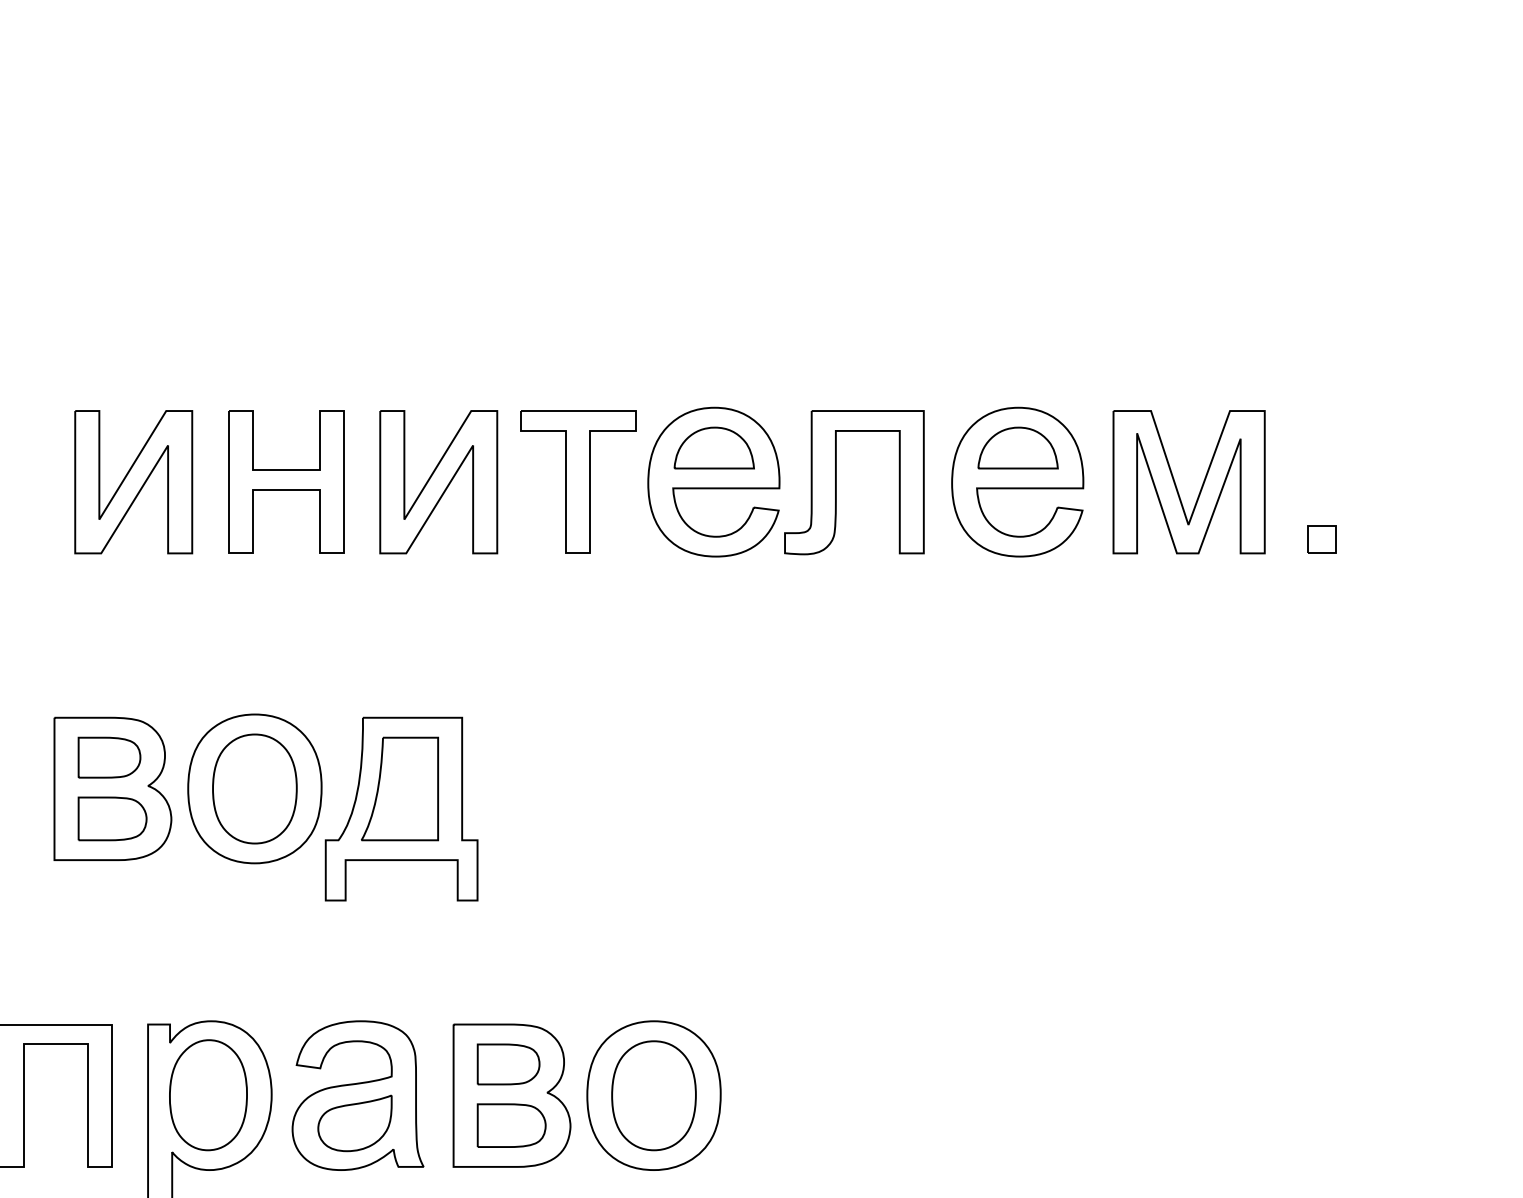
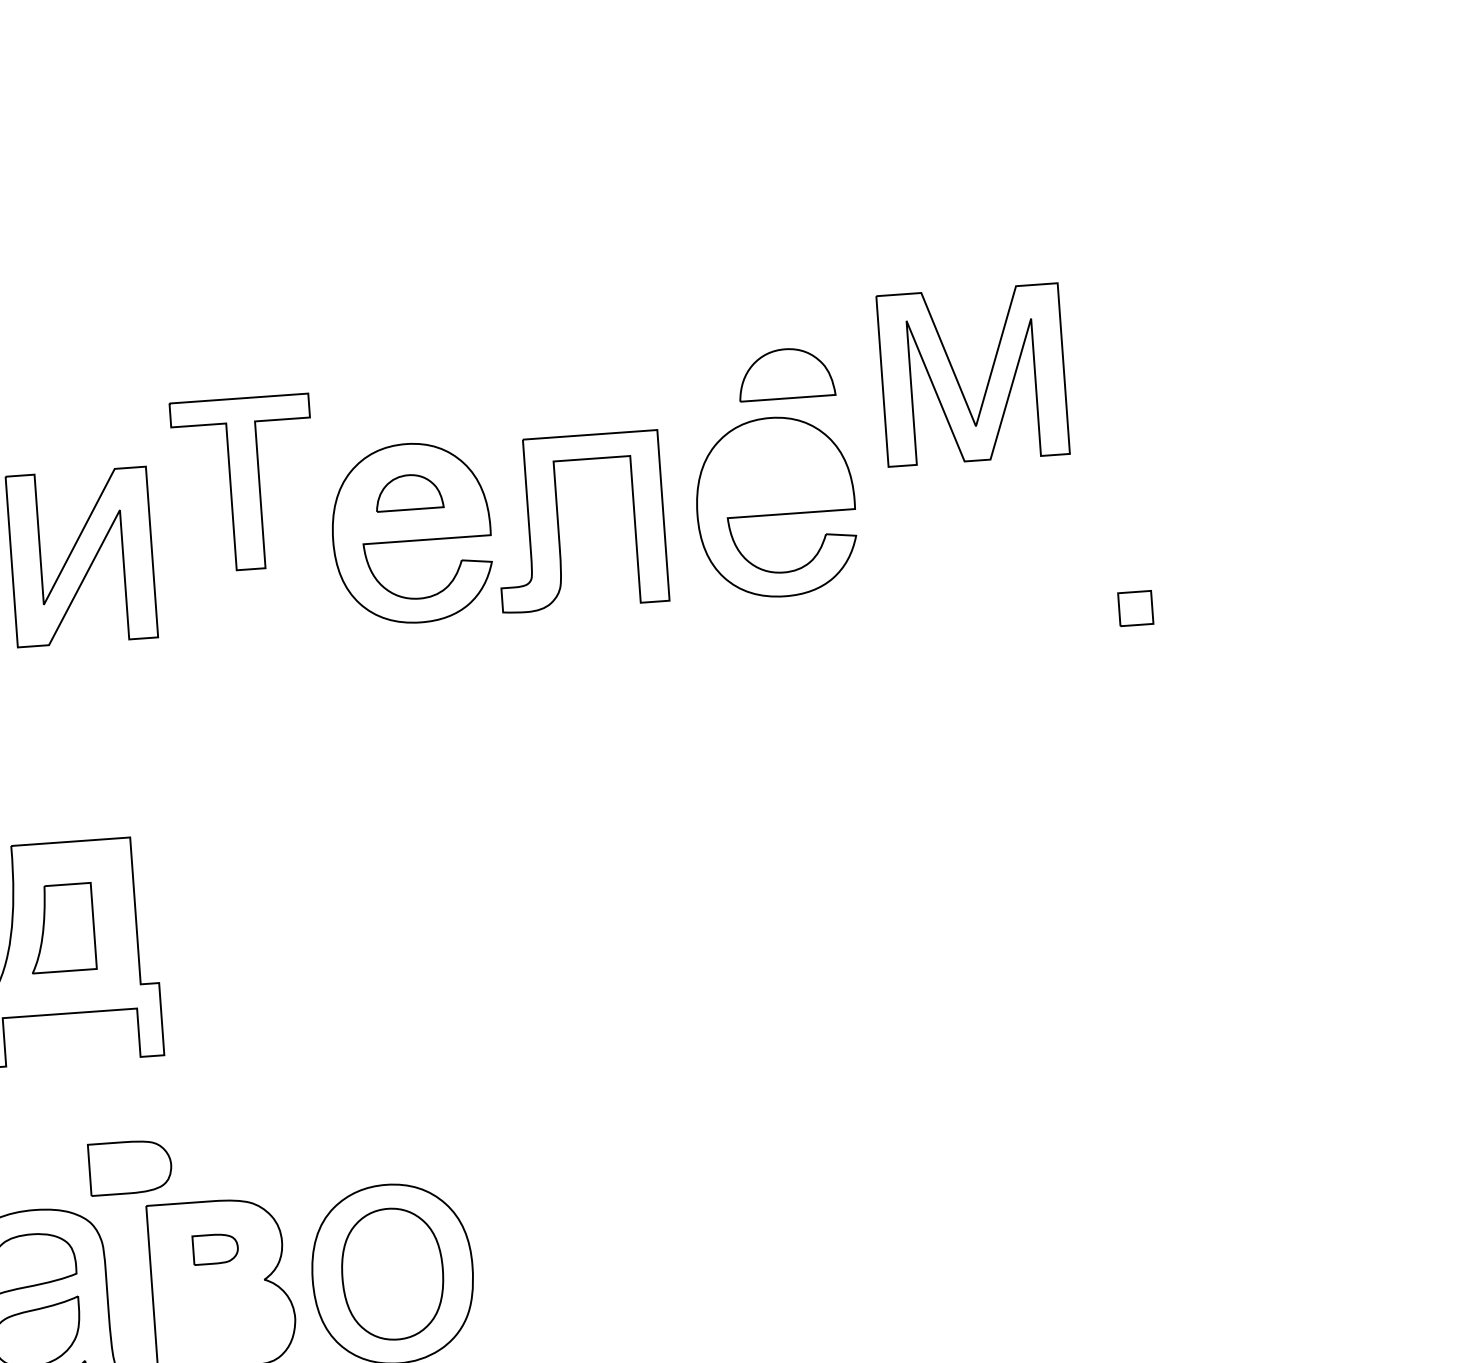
part: (713, 447) -> (408, 491), size x0.7
part: (1017, 447) -> (785, 373), moved
part: (578, 481) -> (244, 483), moved
part: (1177, 487) -> (959, 382), moved
part: (1321, 539) -> (1134, 608), moved
part: (399, 788) -> (61, 927), size x0.7
part: (508, 1064) -> (215, 1249), size x0.6
part: (511, 1125) -> (130, 1167), moved

